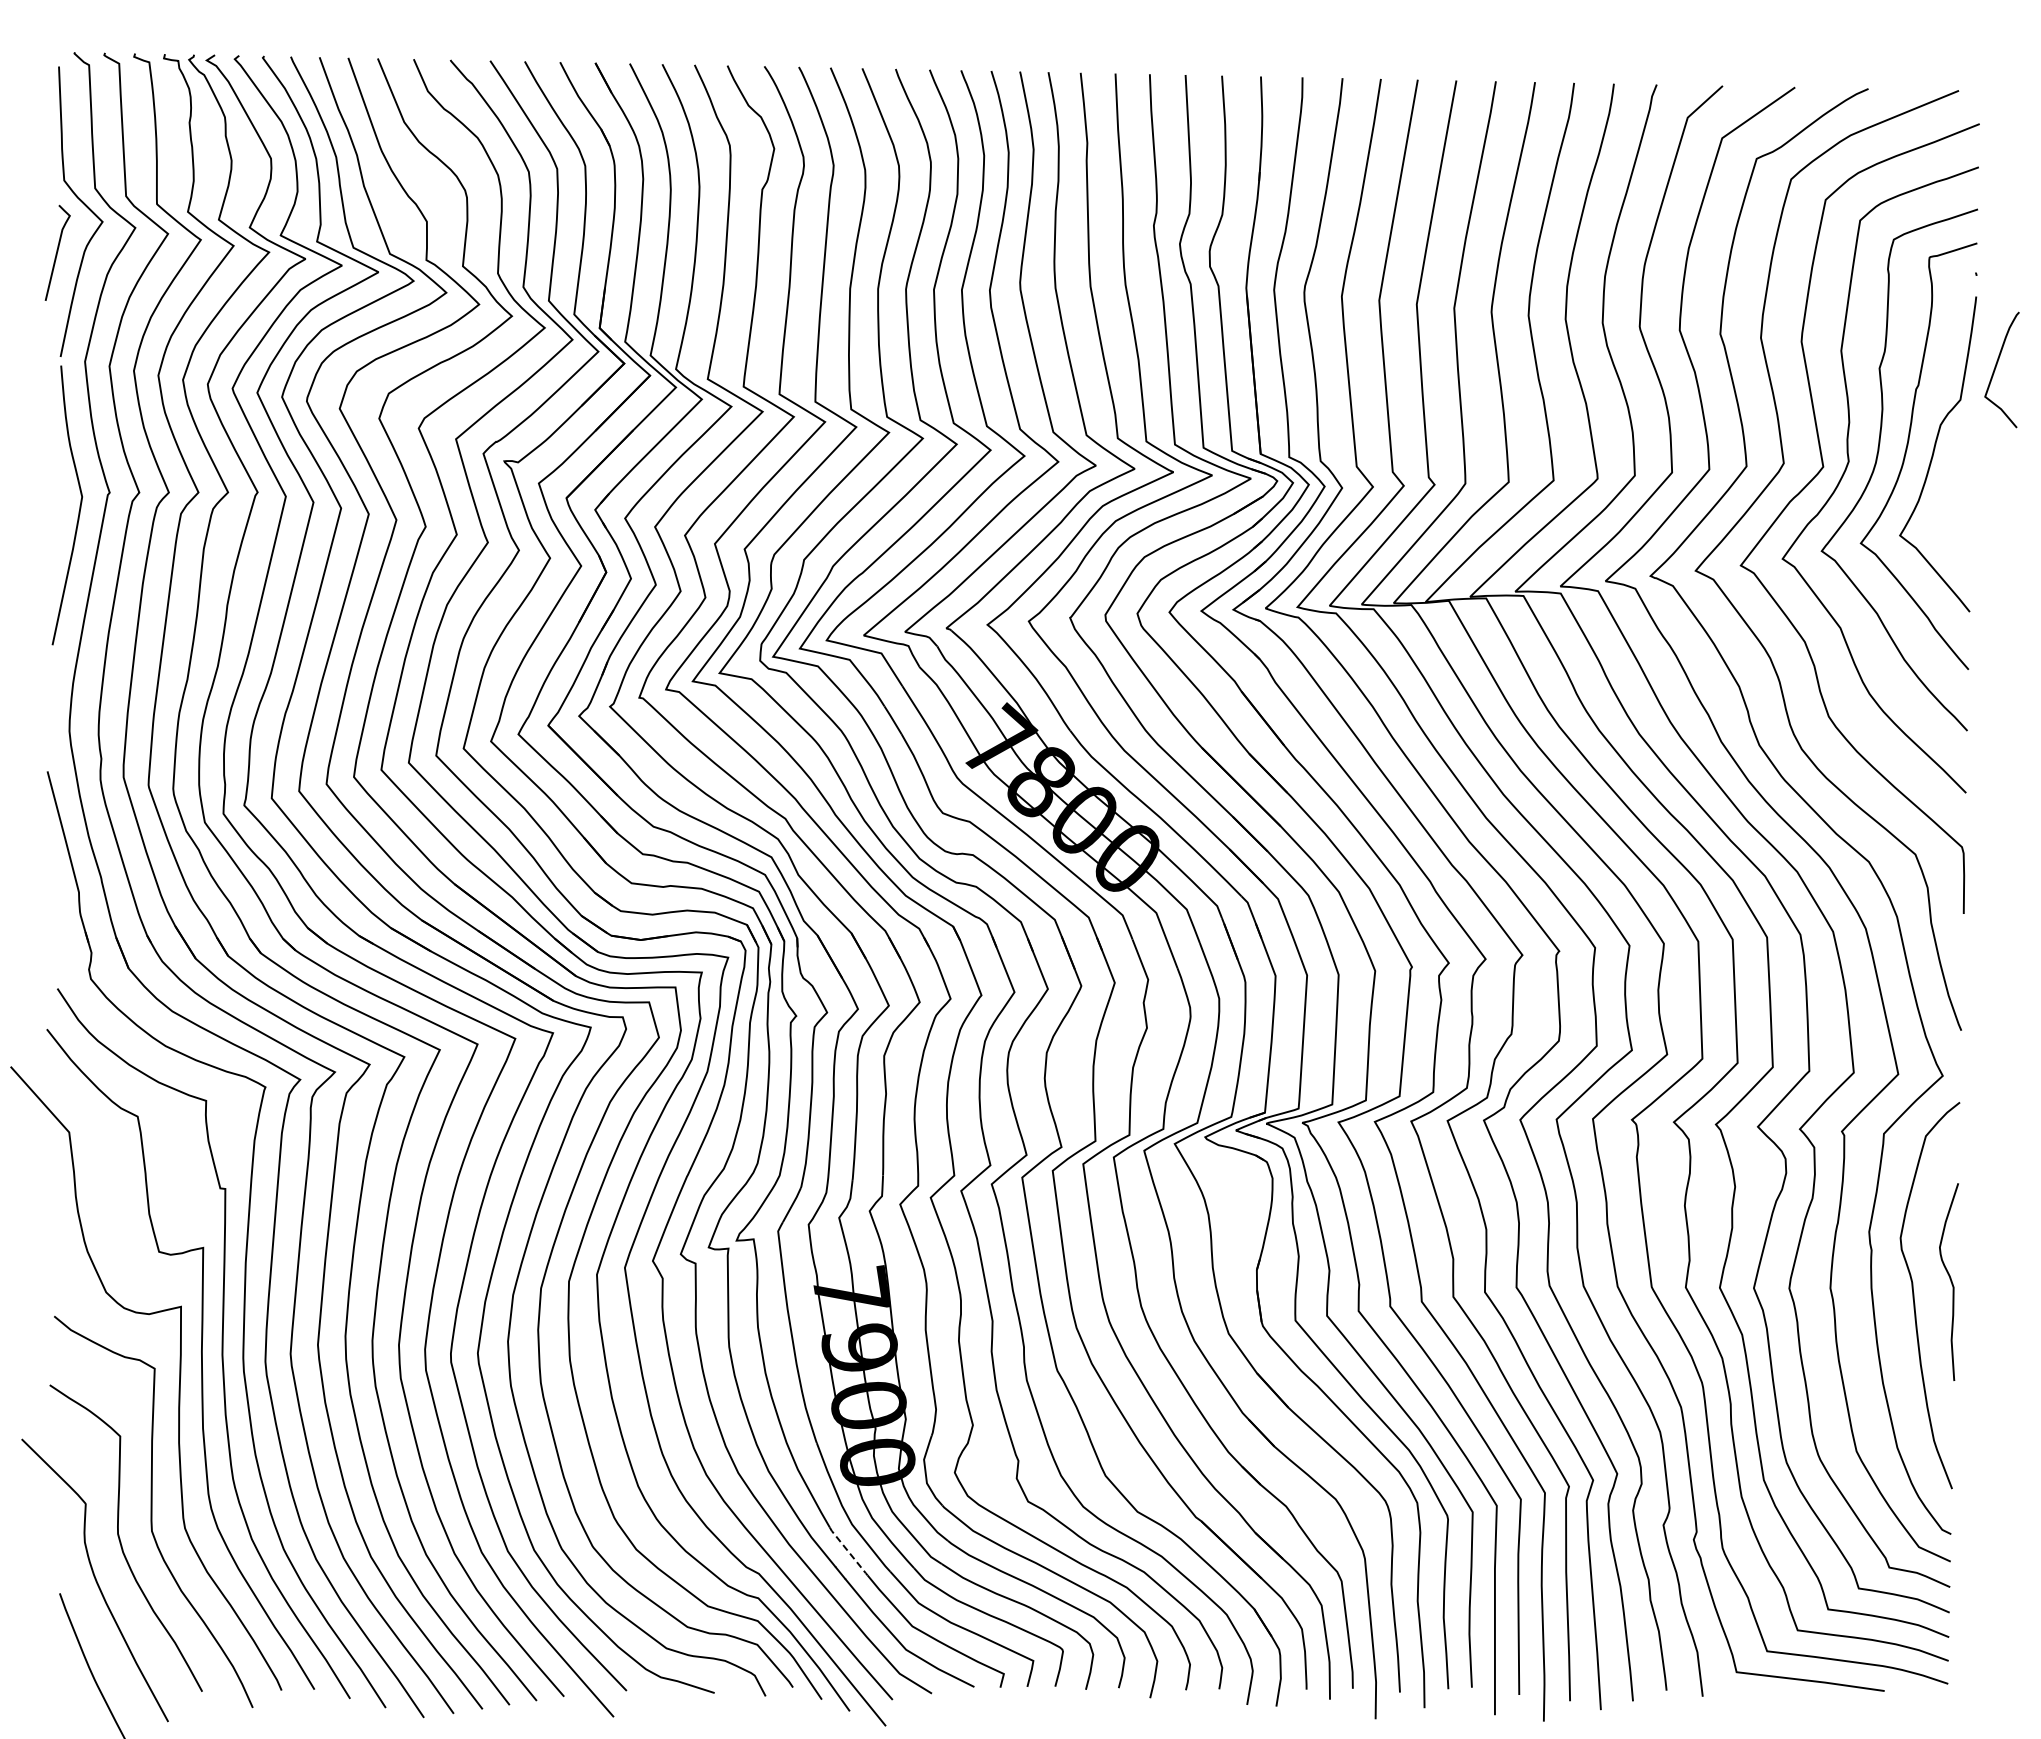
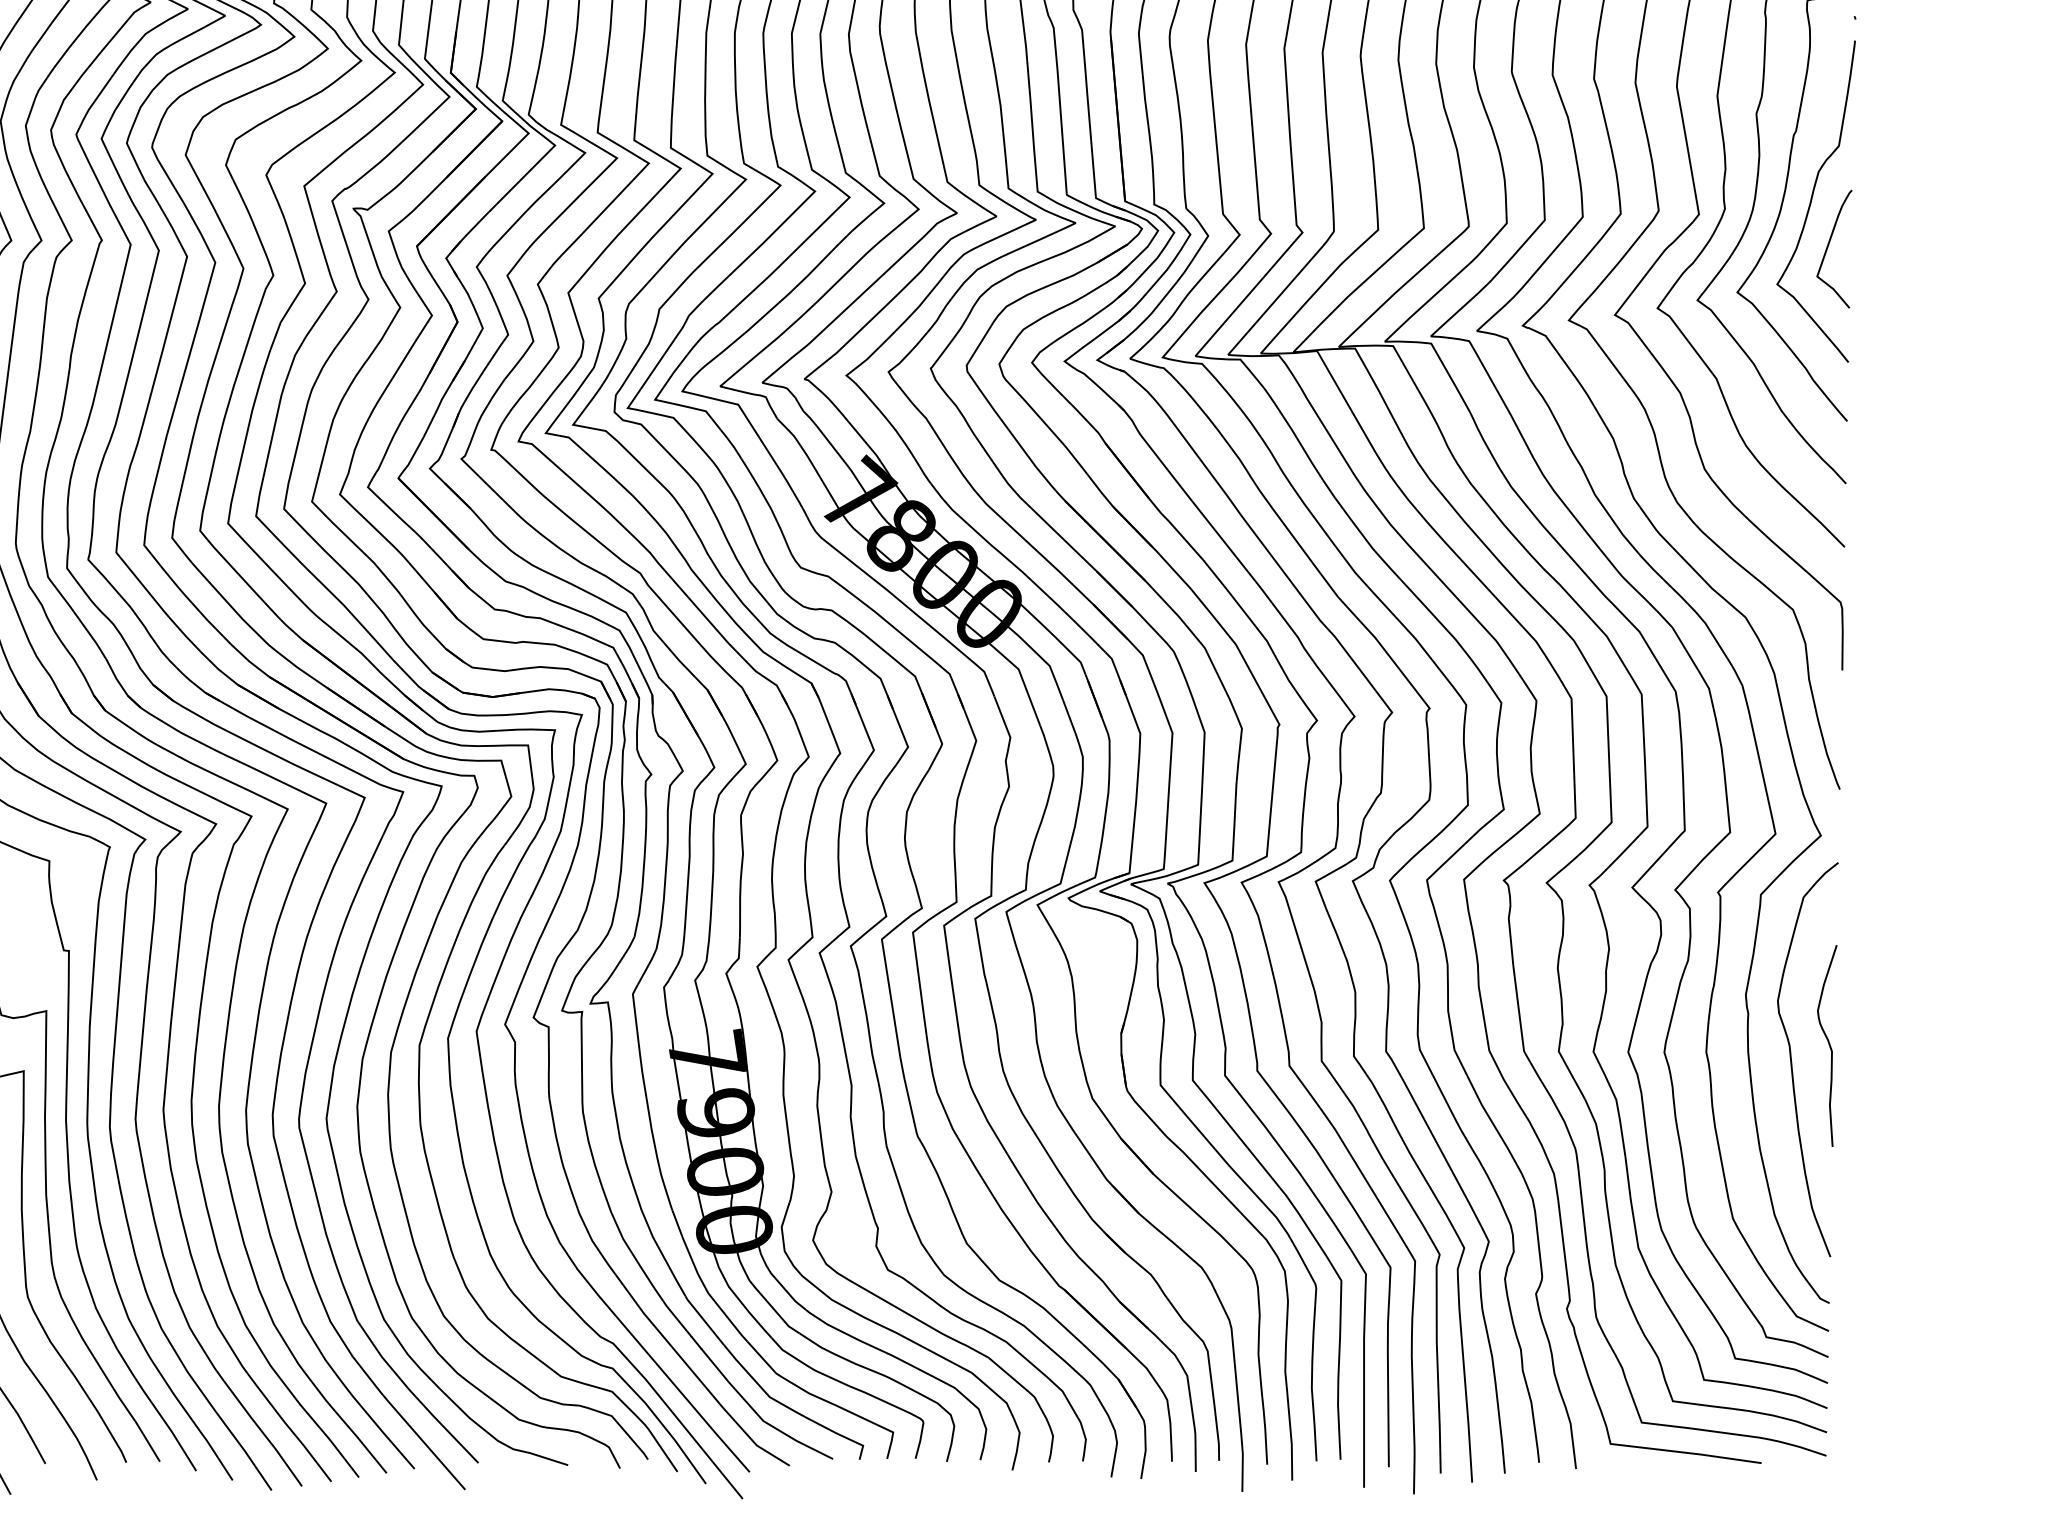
curve: (1996, 367) -> (1828, 246), moved
line: (848, 1551) -> (704, 1320), dashed -> solid

